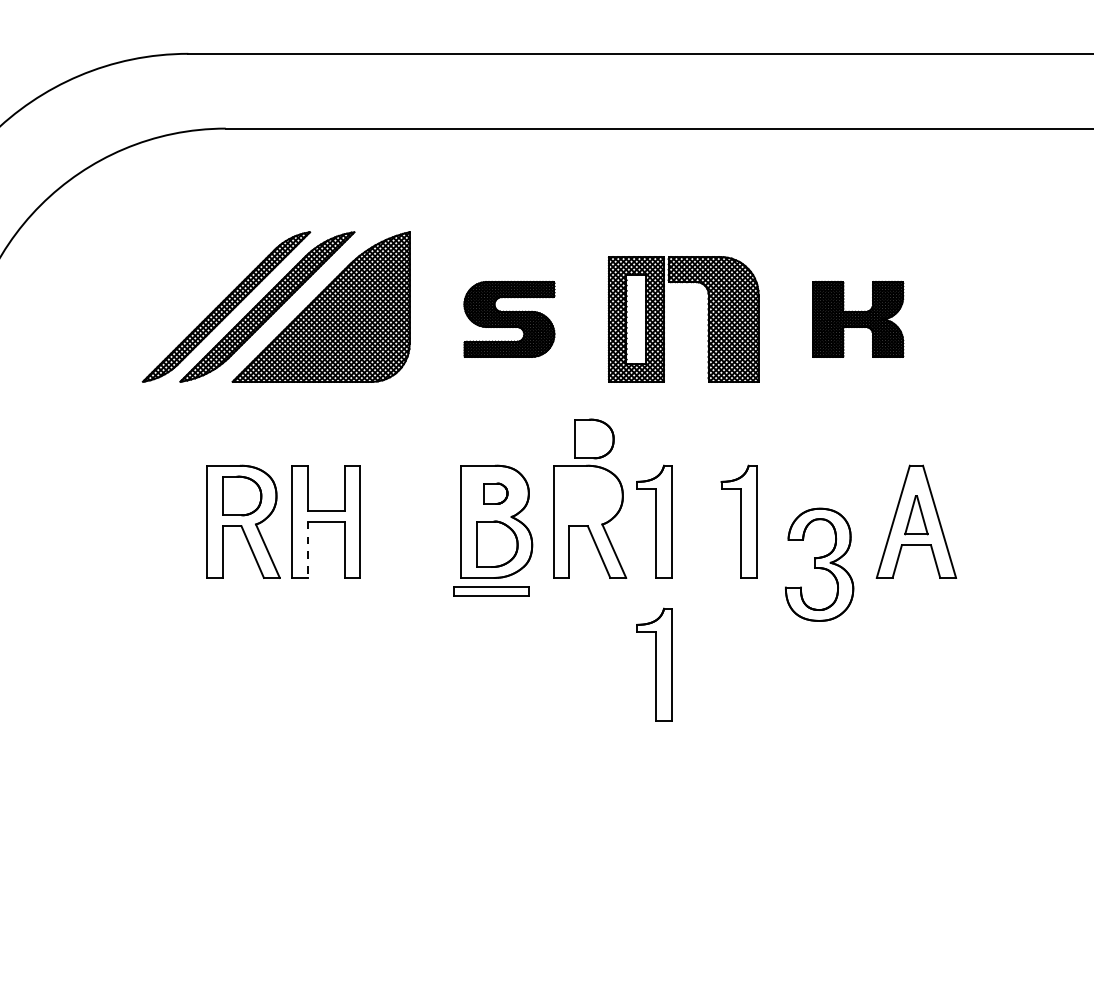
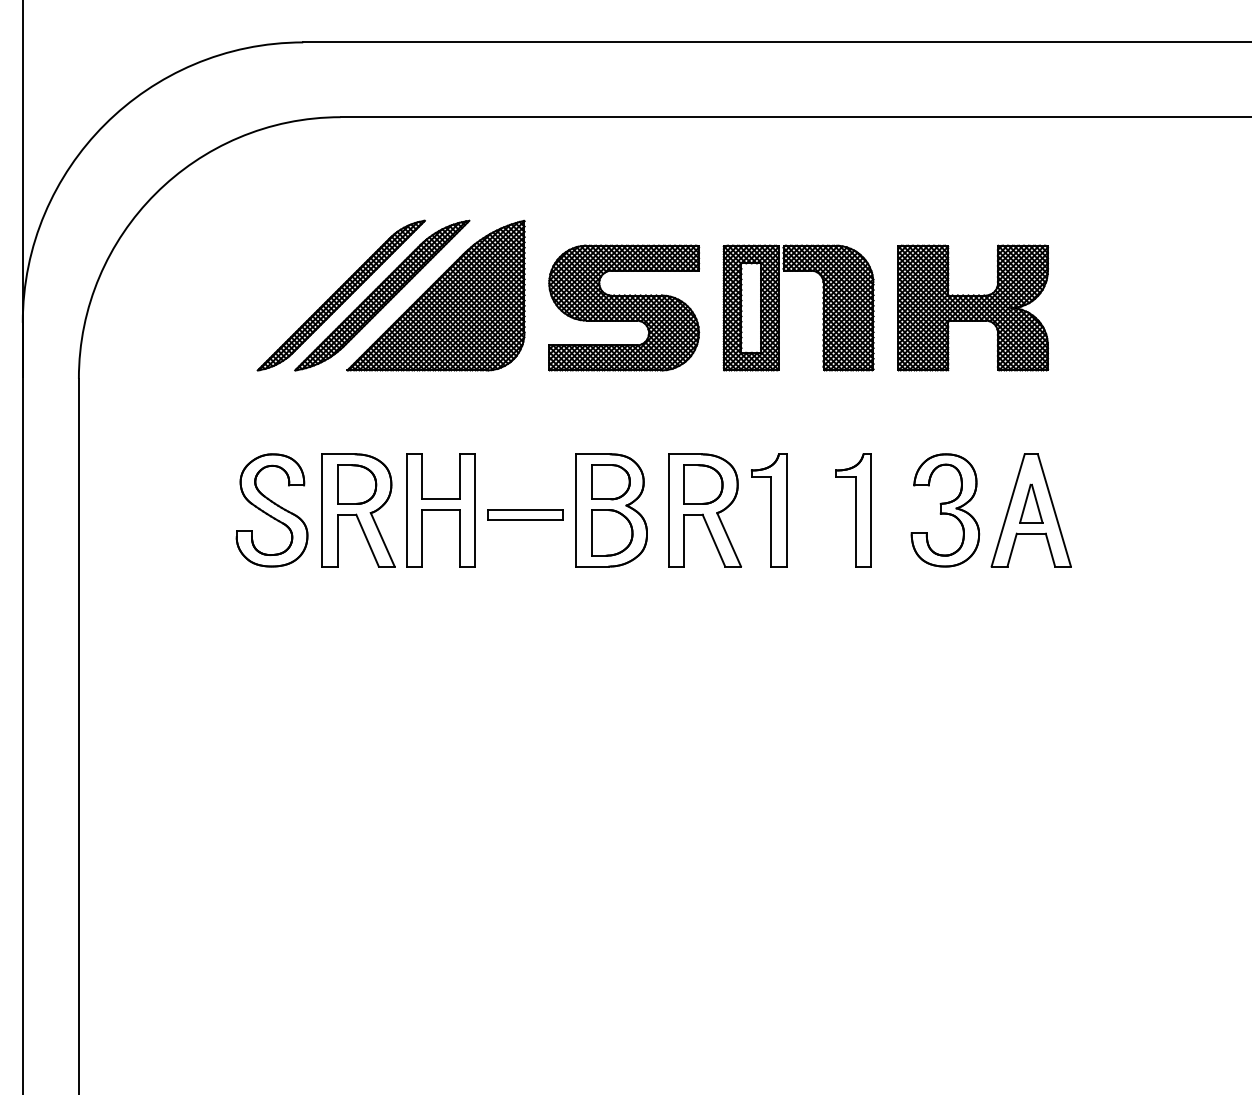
part: (509, 318) -> (624, 307), size x1.67
part: (857, 318) -> (972, 307), size x1.67
part: (594, 438) -> (703, 484), moved
part: (495, 493) -> (610, 482), size x1.67
part: (156, 521) -> (271, 510), added
line: (307, 549) -> (422, 538), dashed -> solid
part: (819, 564) -> (945, 510), moved
part: (491, 590) -> (525, 514), moved
part: (654, 664) -> (769, 653), removed

